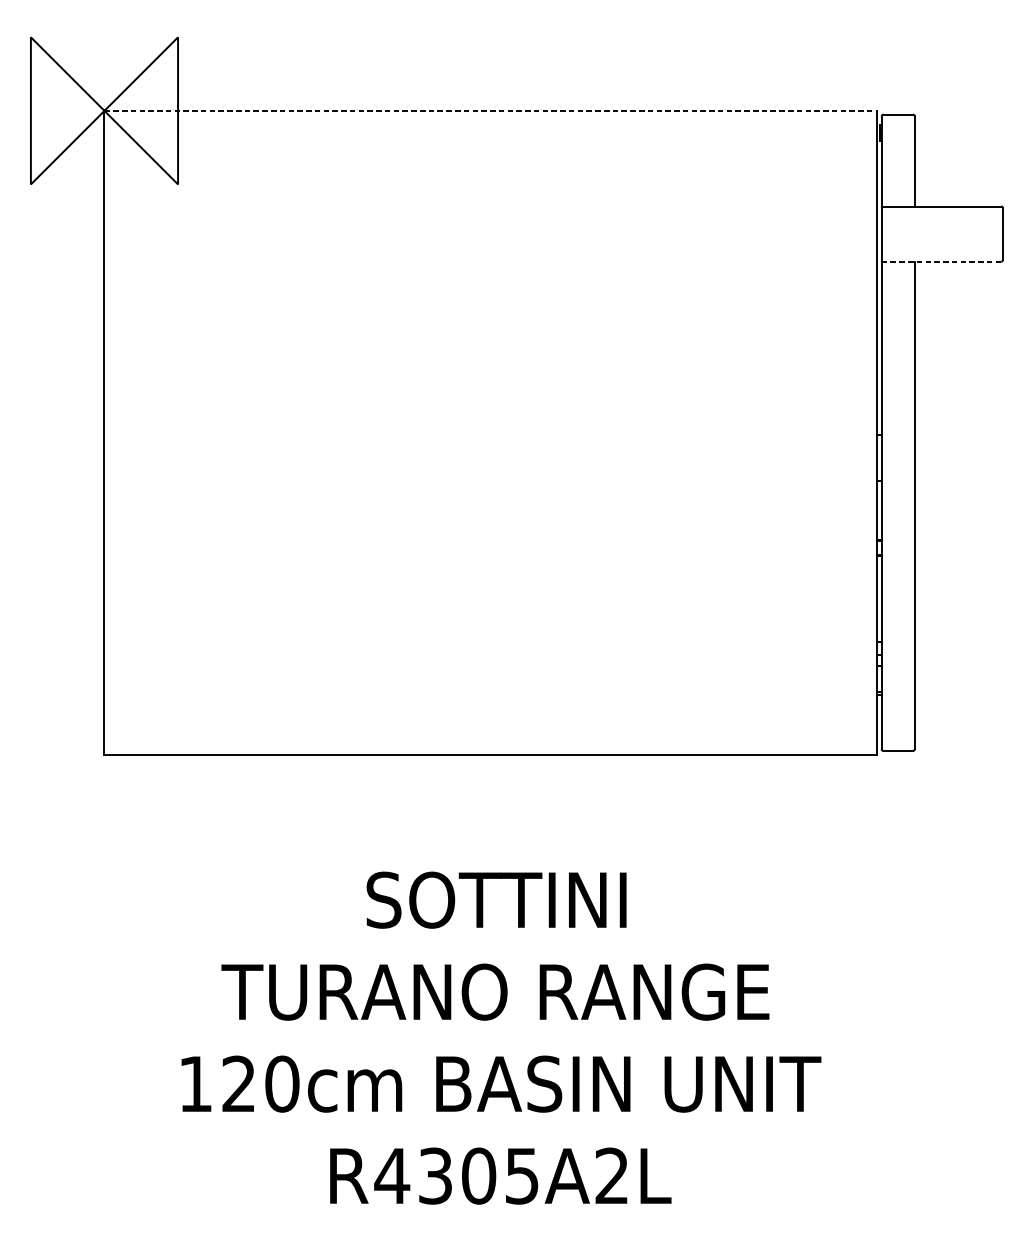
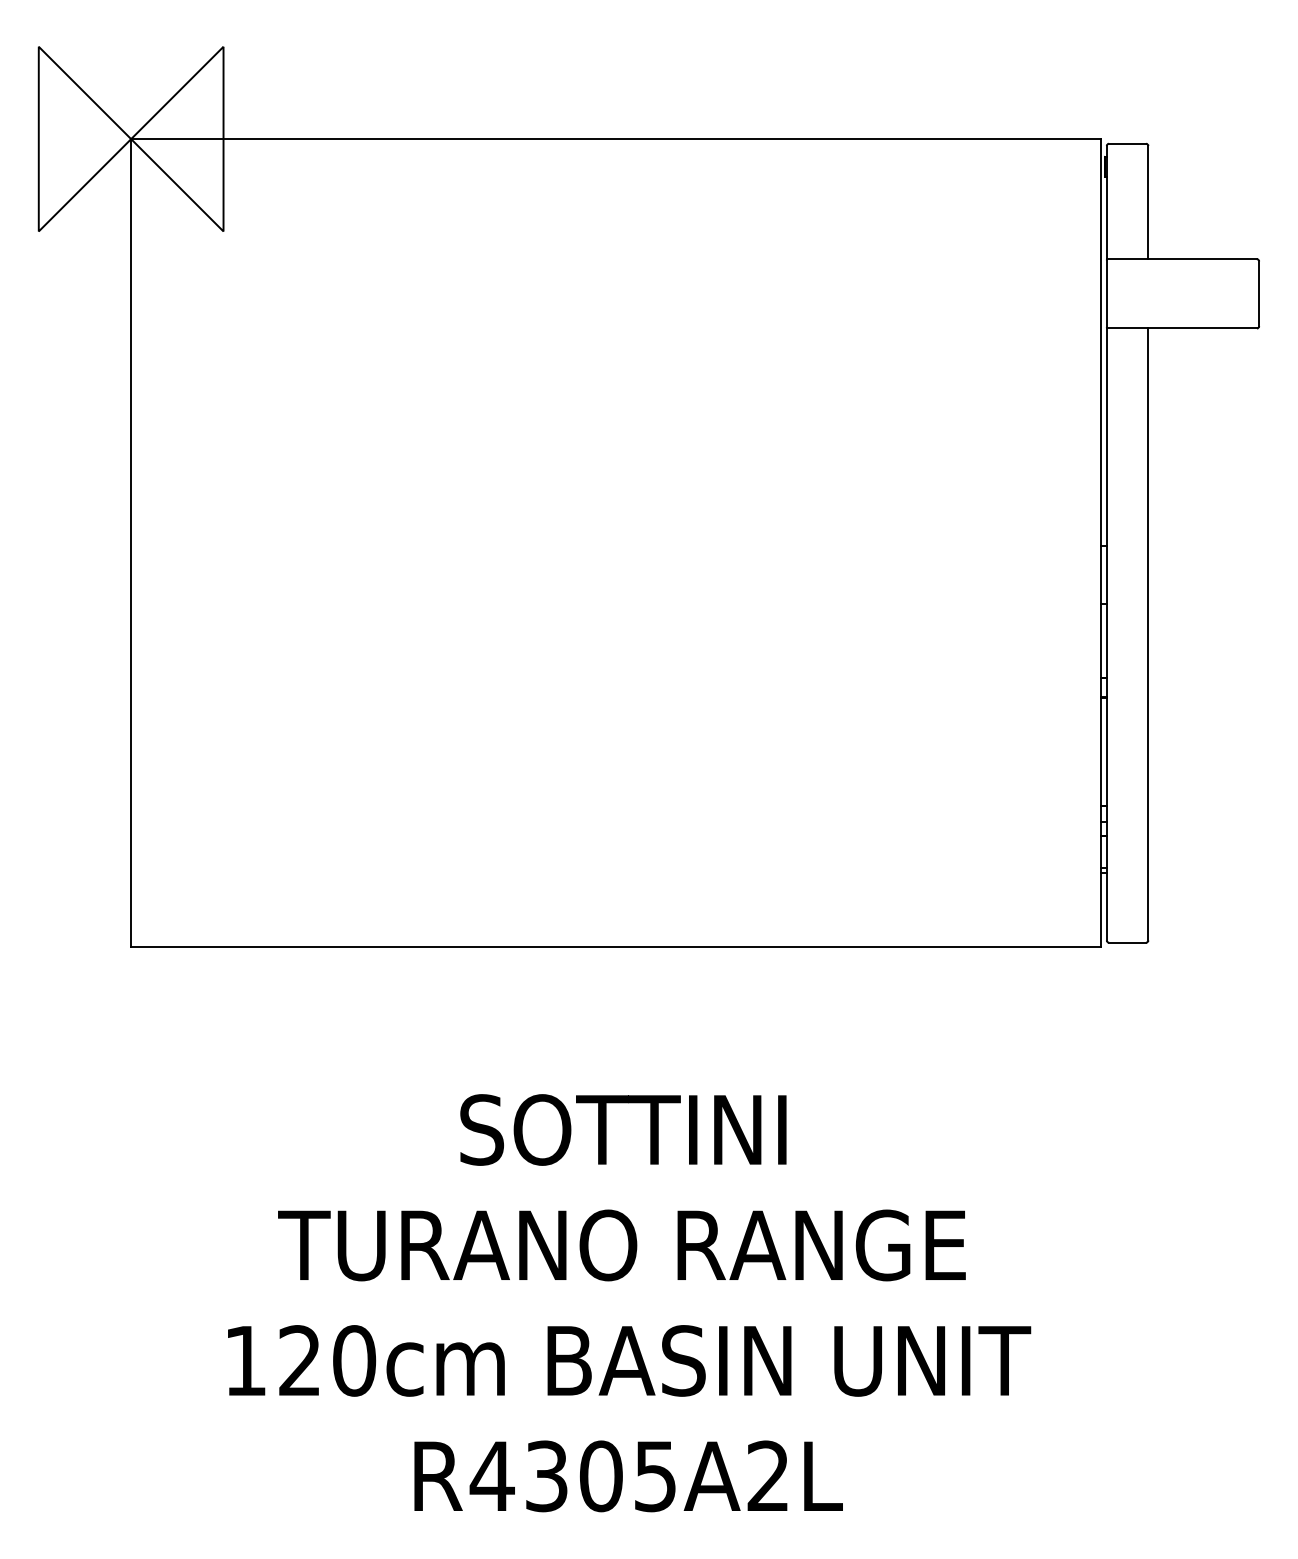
line: (491, 111) -> (616, 139), dashed -> solid
line: (941, 261) -> (1182, 328), dashed -> solid

